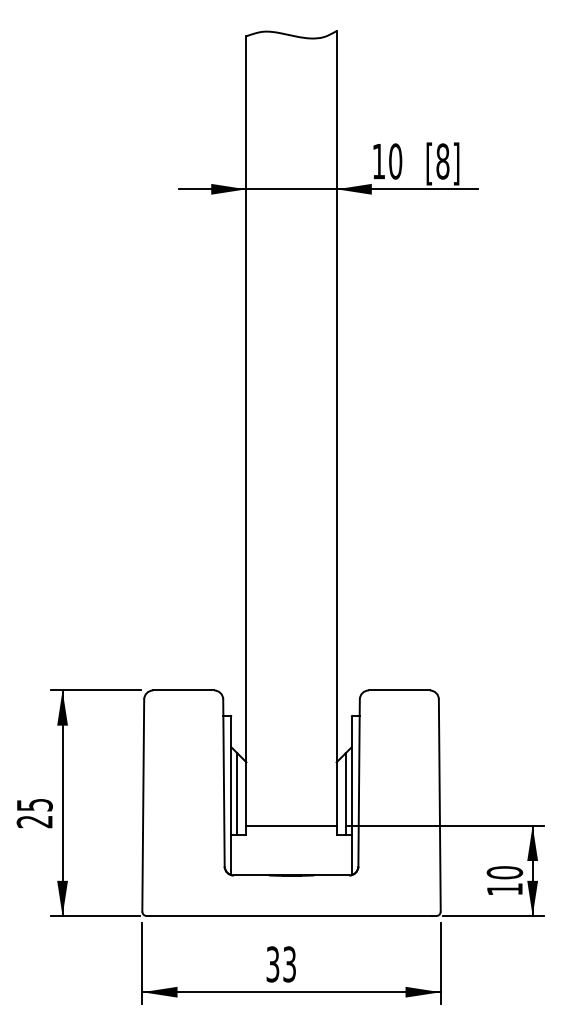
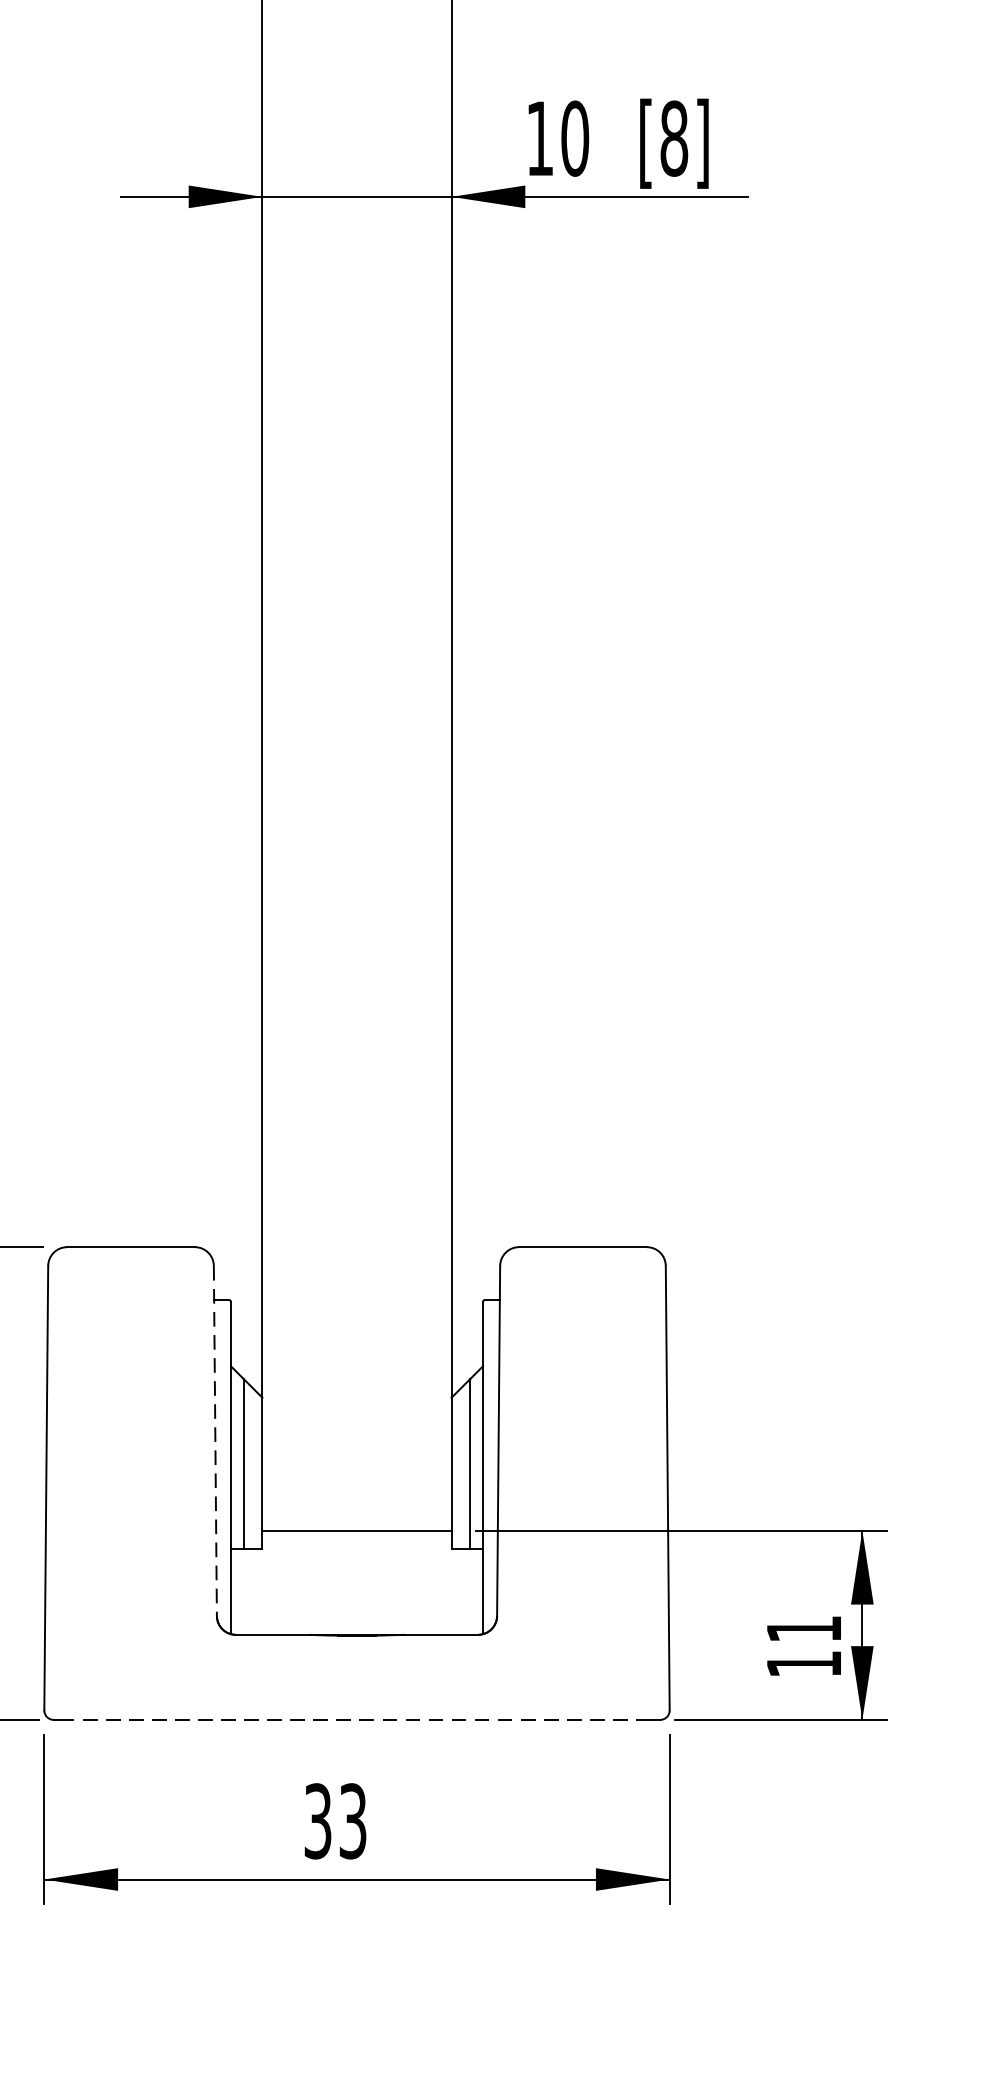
line: (223, 782) -> (214, 1440), solid -> dashed
text: (504, 872) -> (803, 1628), 10 -> 11
line: (291, 916) -> (356, 1720), solid -> dashed

